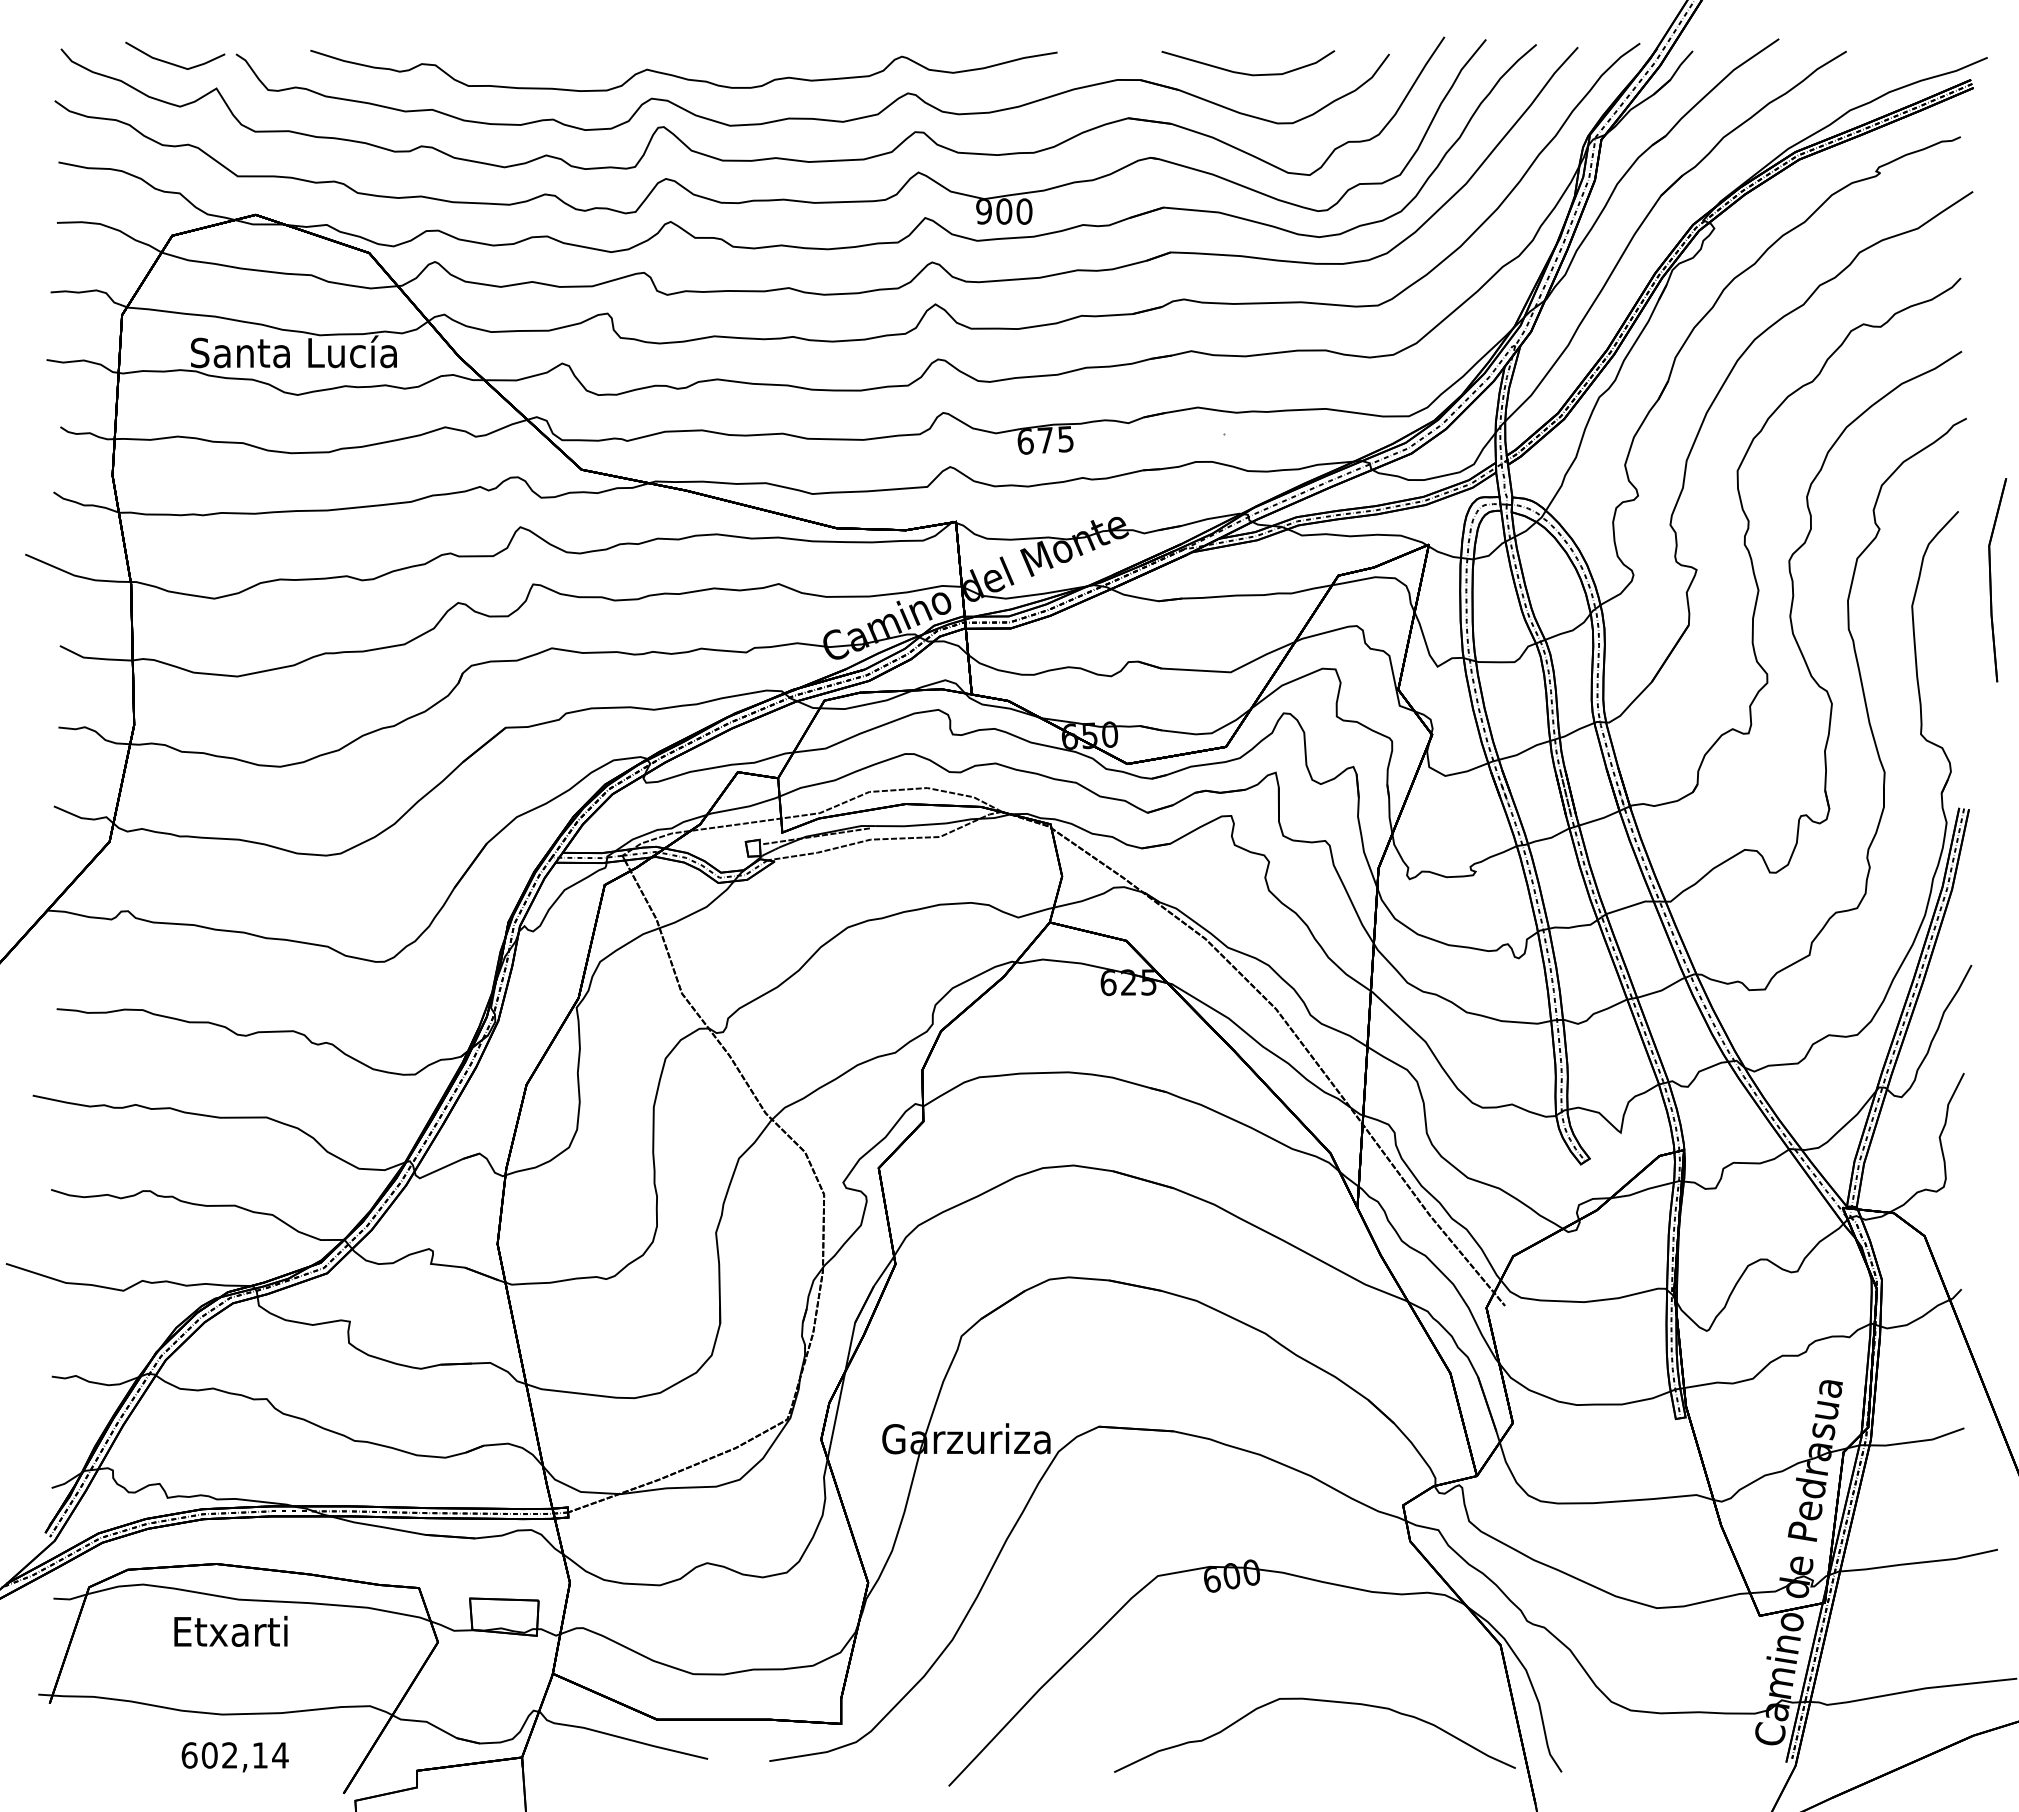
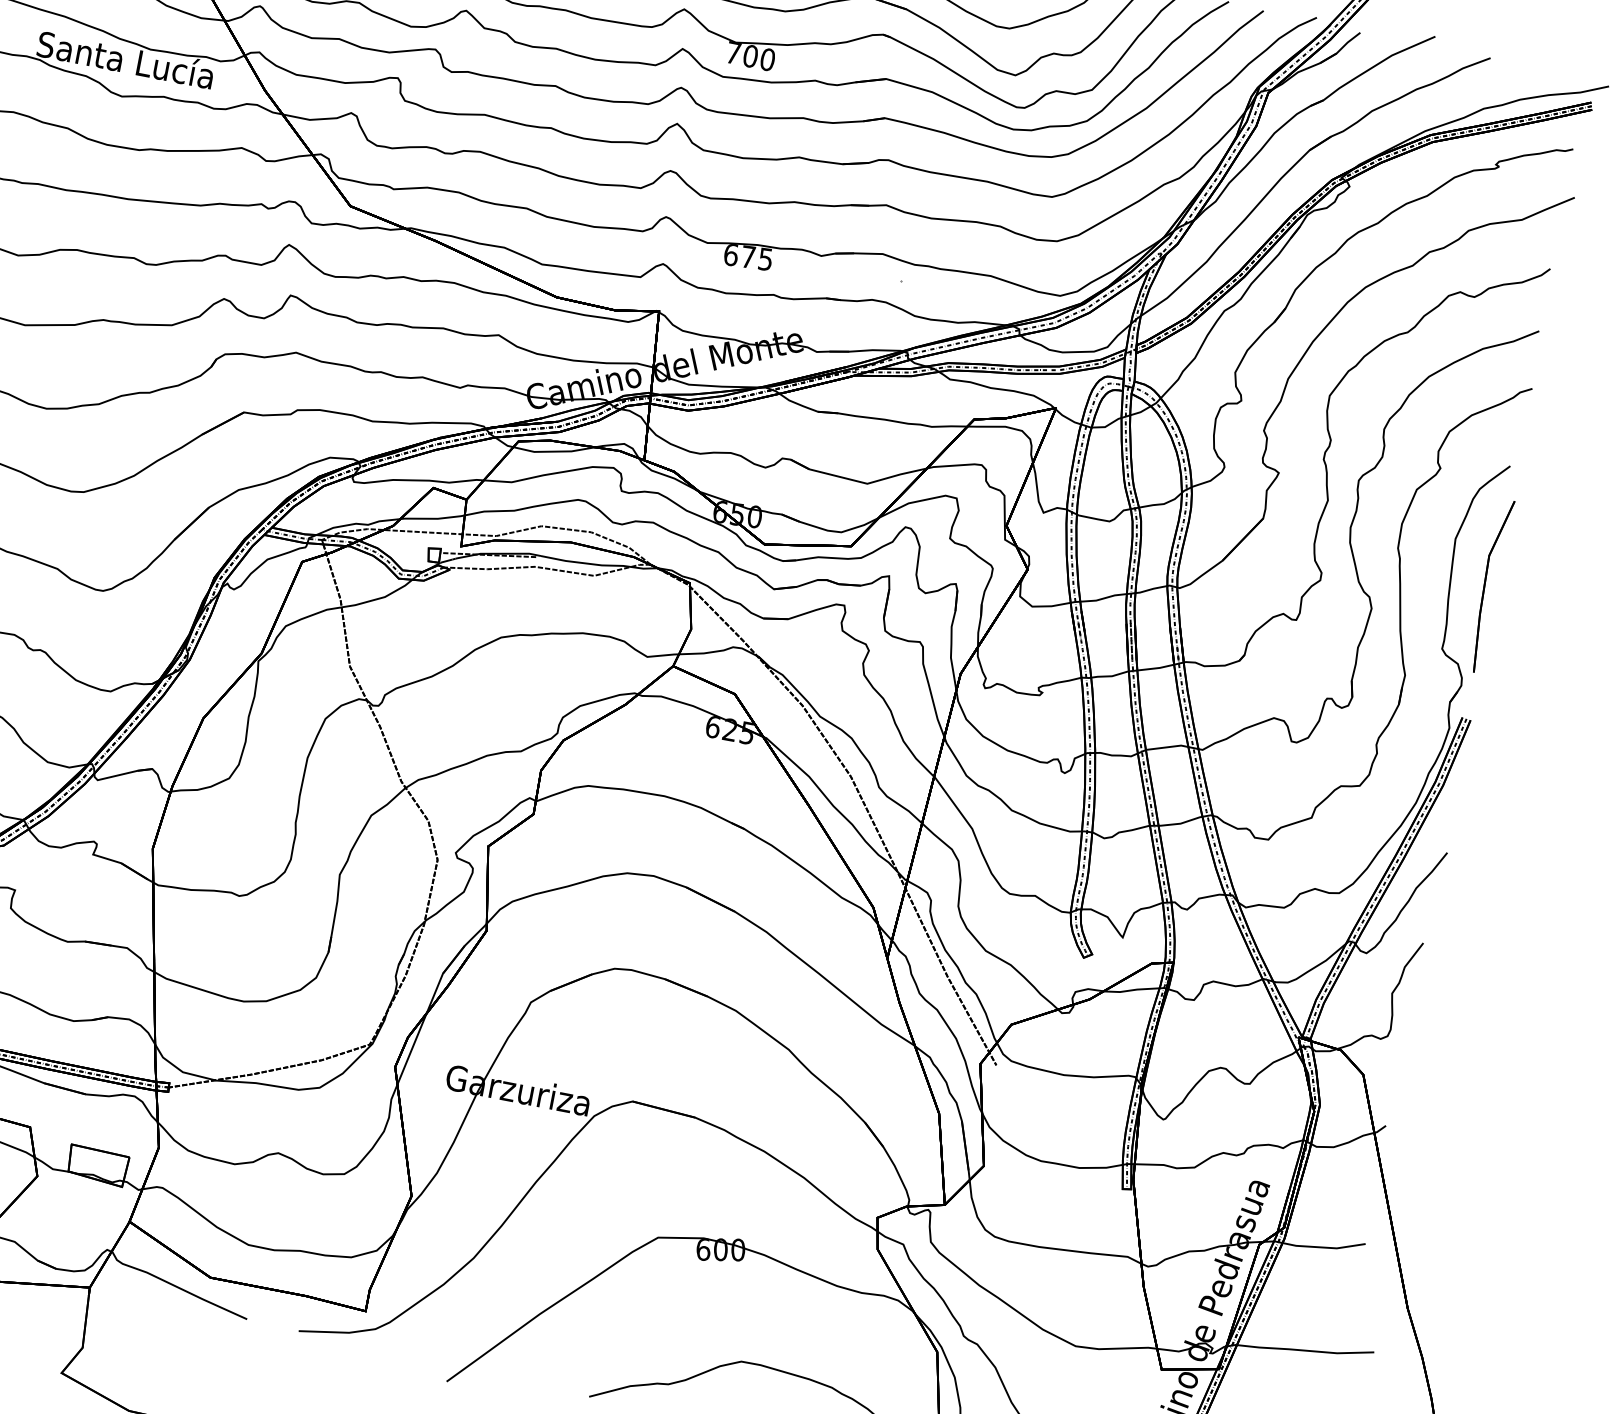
text: (983, 211) -> (733, 52), 900 -> 700
part: (1997, 580) -> (1490, 586), moved

